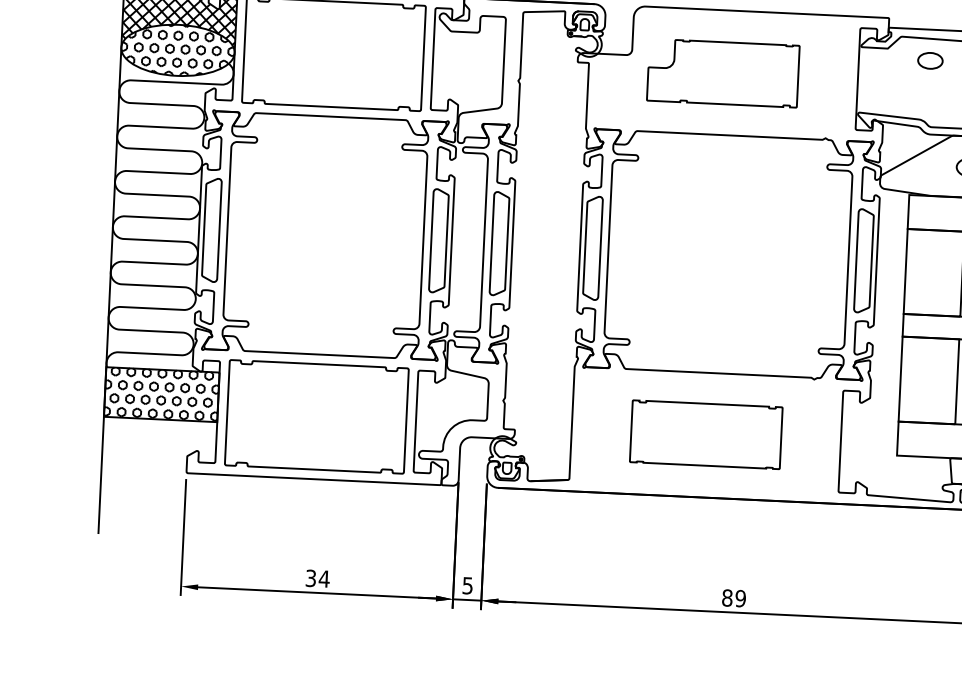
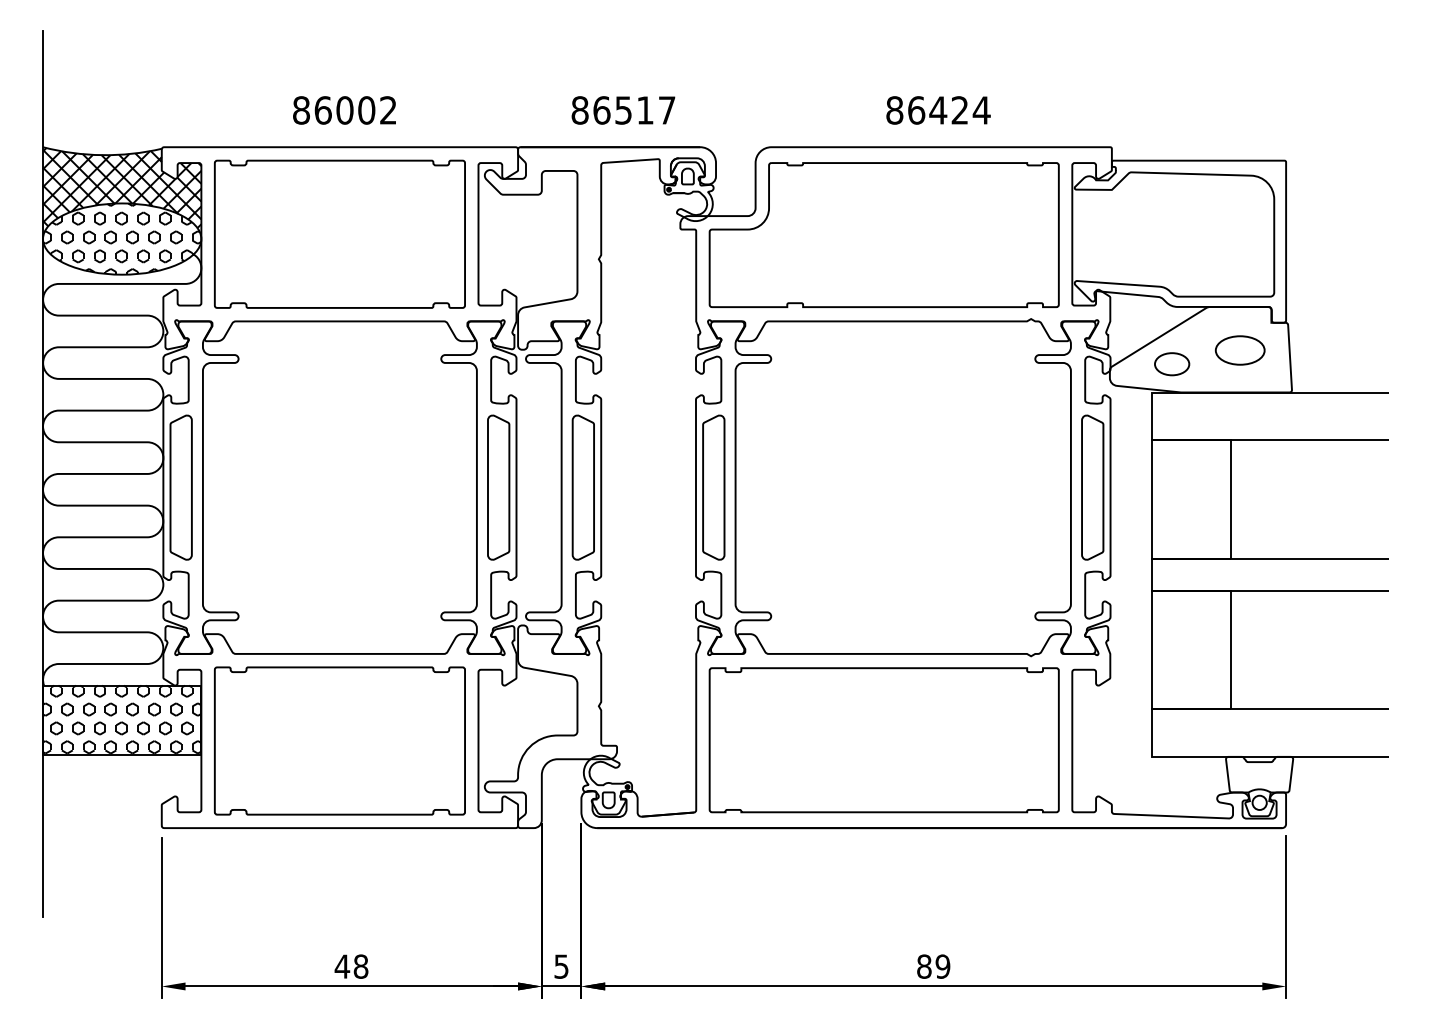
part: (930, 61) -> (1172, 364), moved
part: (722, 72) -> (883, 234), size x1.67
part: (705, 434) -> (883, 740), size x1.67
text: (317, 578) -> (351, 966), 34 -> 48

